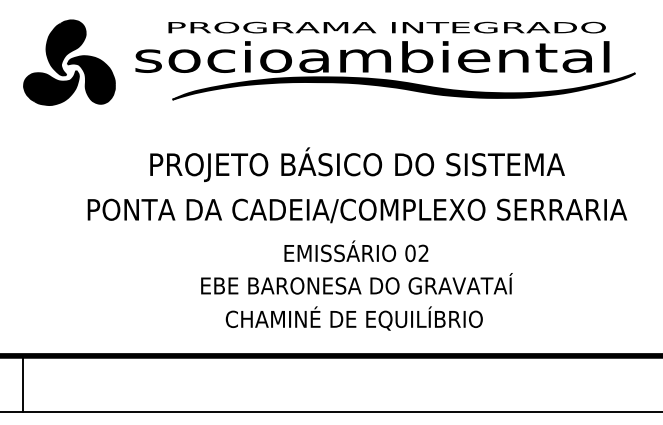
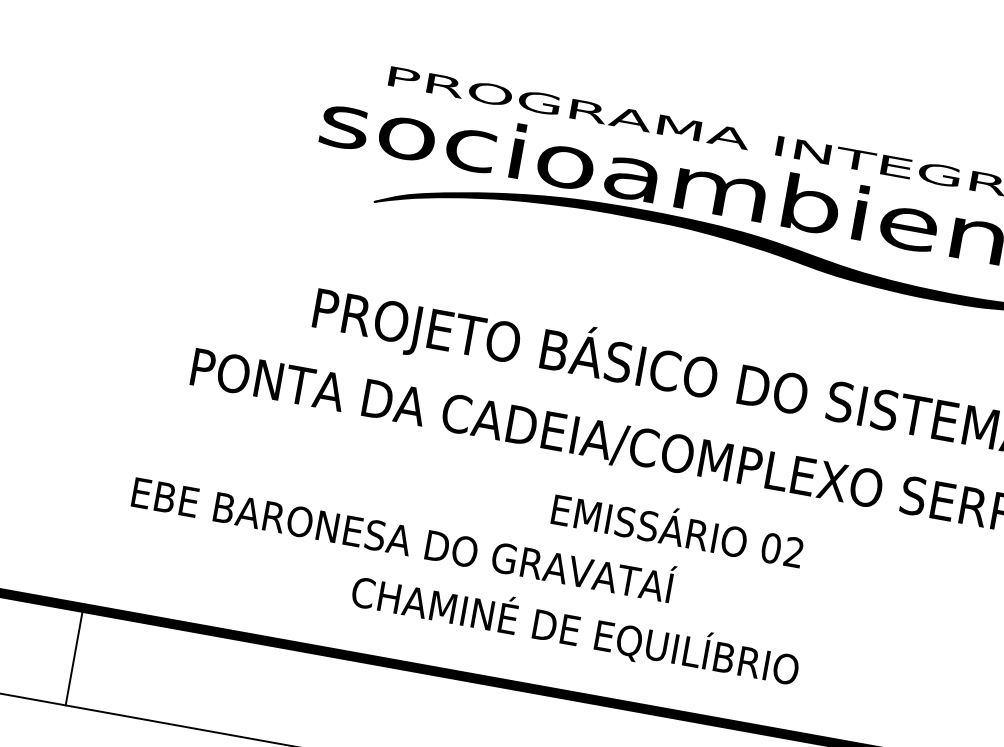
part: (69, 62) -> (206, 105), removed
text: (356, 251) -> (678, 528), moved
text: (356, 283) -> (403, 535), moved
text: (353, 318) -> (574, 629), moved
line: (22, 383) -> (73, 655), moved

